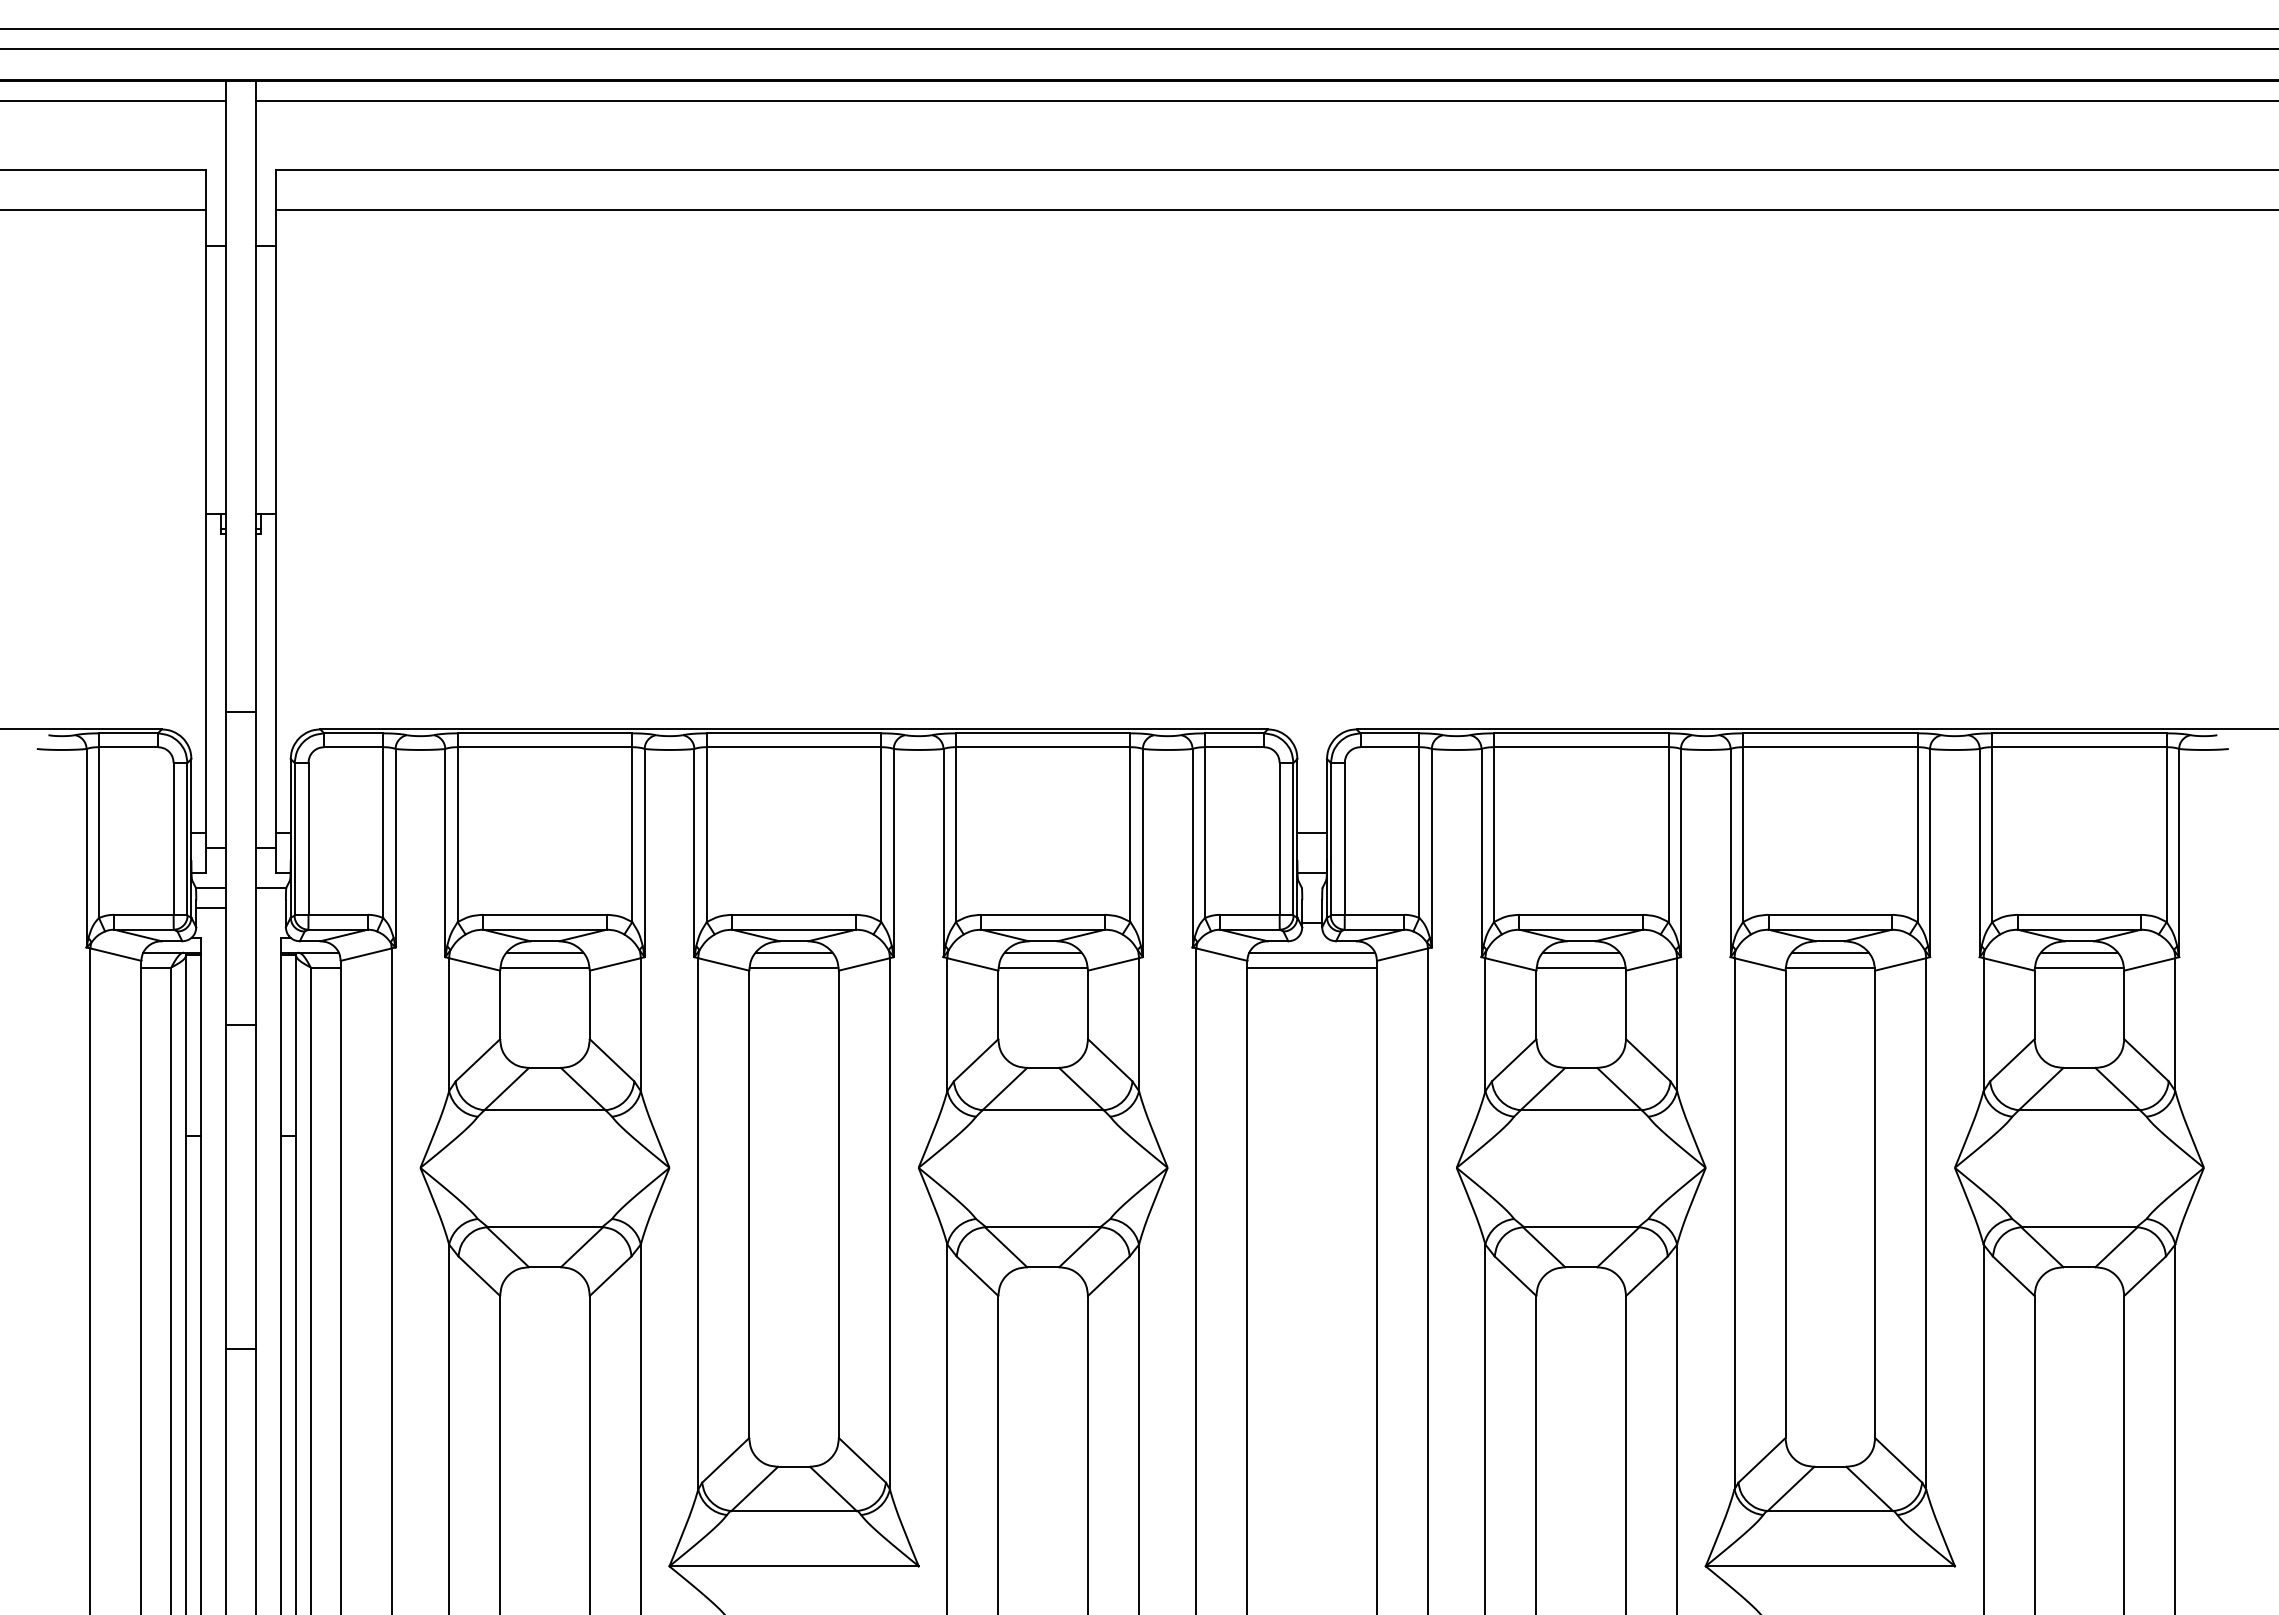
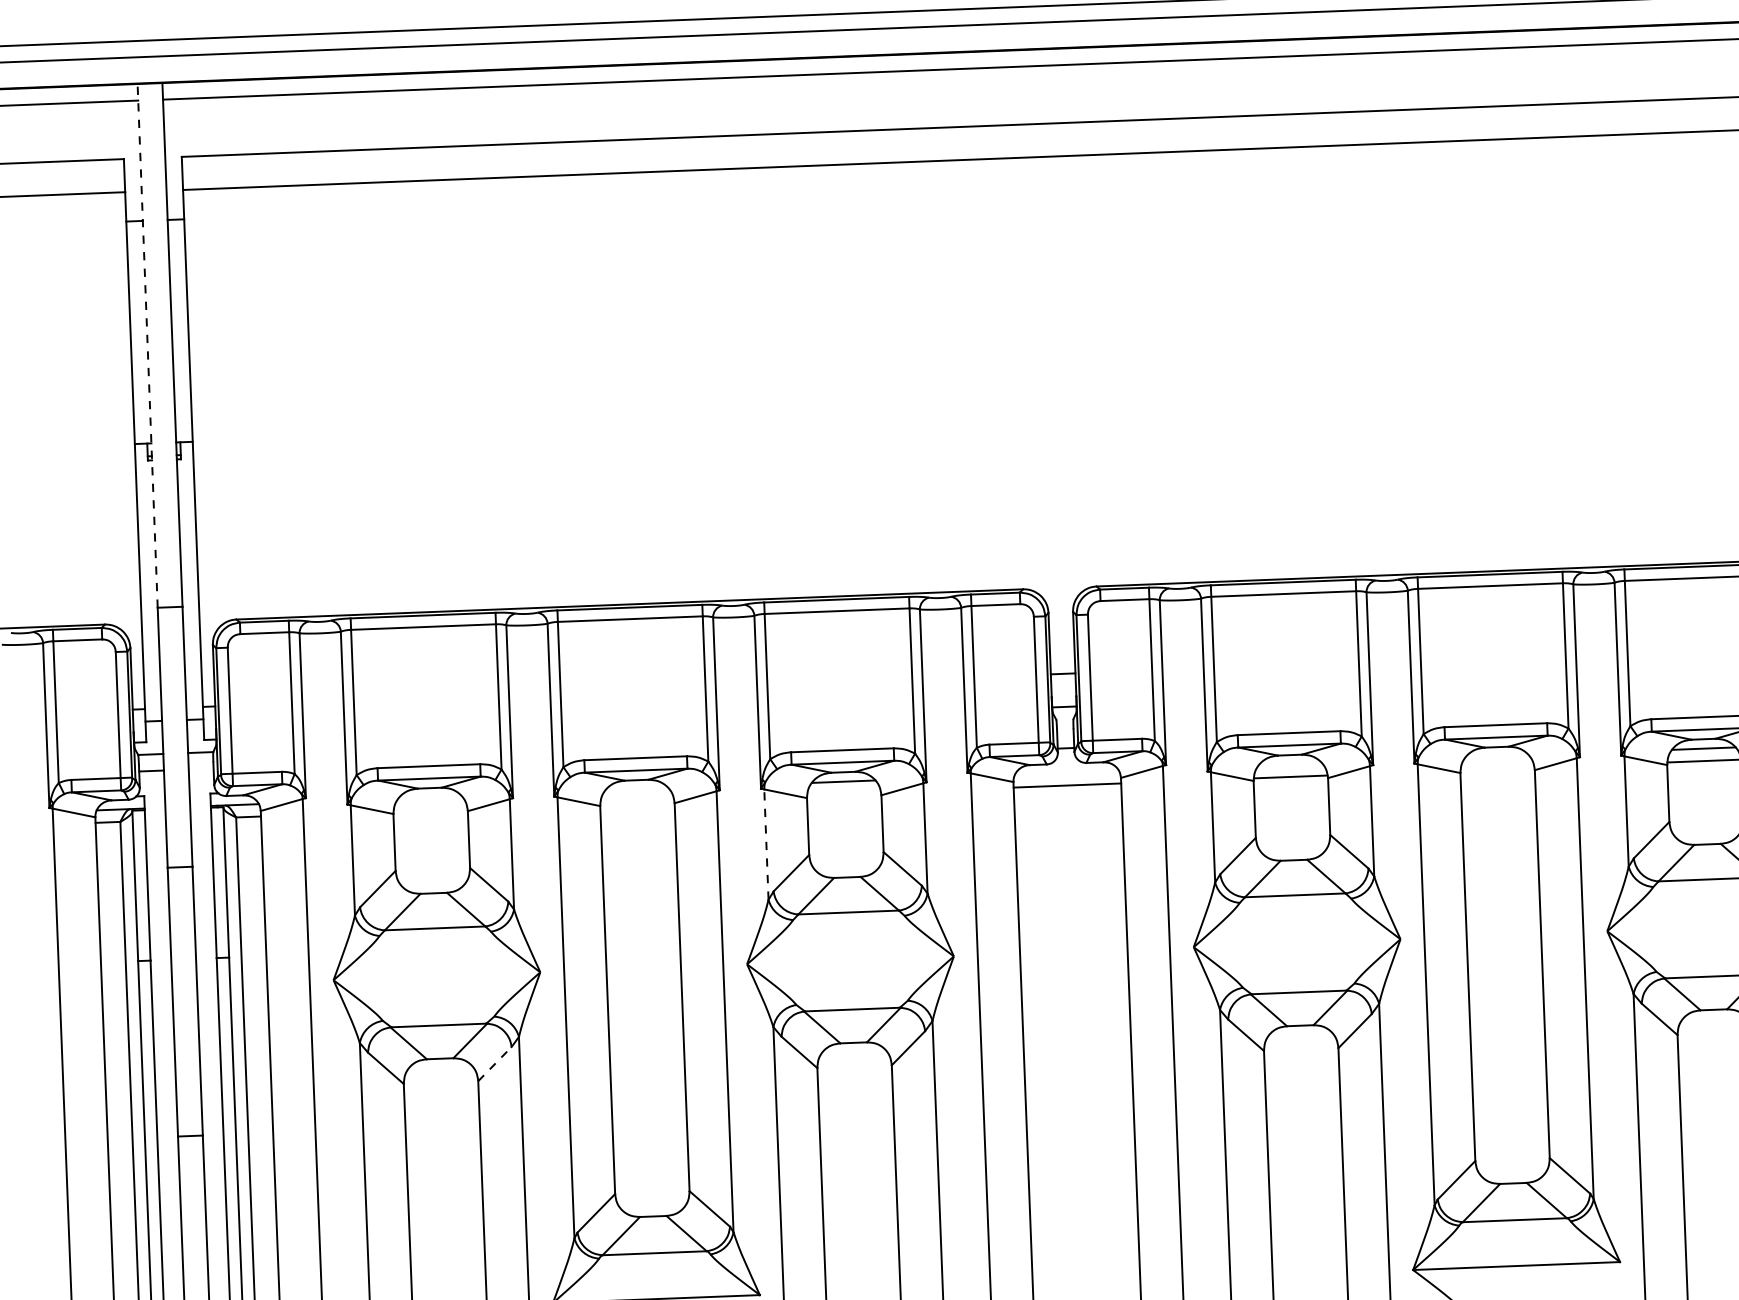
line: (226, 395) -> (147, 345), solid -> dashed
line: (544, 952) -> (429, 797), removed
line: (793, 952) -> (636, 789), removed
line: (1312, 952) -> (1067, 773), removed
line: (1580, 952) -> (1289, 764), removed
line: (1830, 952) -> (1497, 756), removed
line: (544, 967) -> (430, 809), removed
line: (793, 967) -> (636, 802), removed
line: (1042, 967) -> (843, 794), removed
line: (1830, 967) -> (1497, 768), removed
line: (947, 1024) -> (766, 844), solid -> dashed
line: (610, 1276) -> (494, 1064), solid -> dashed

